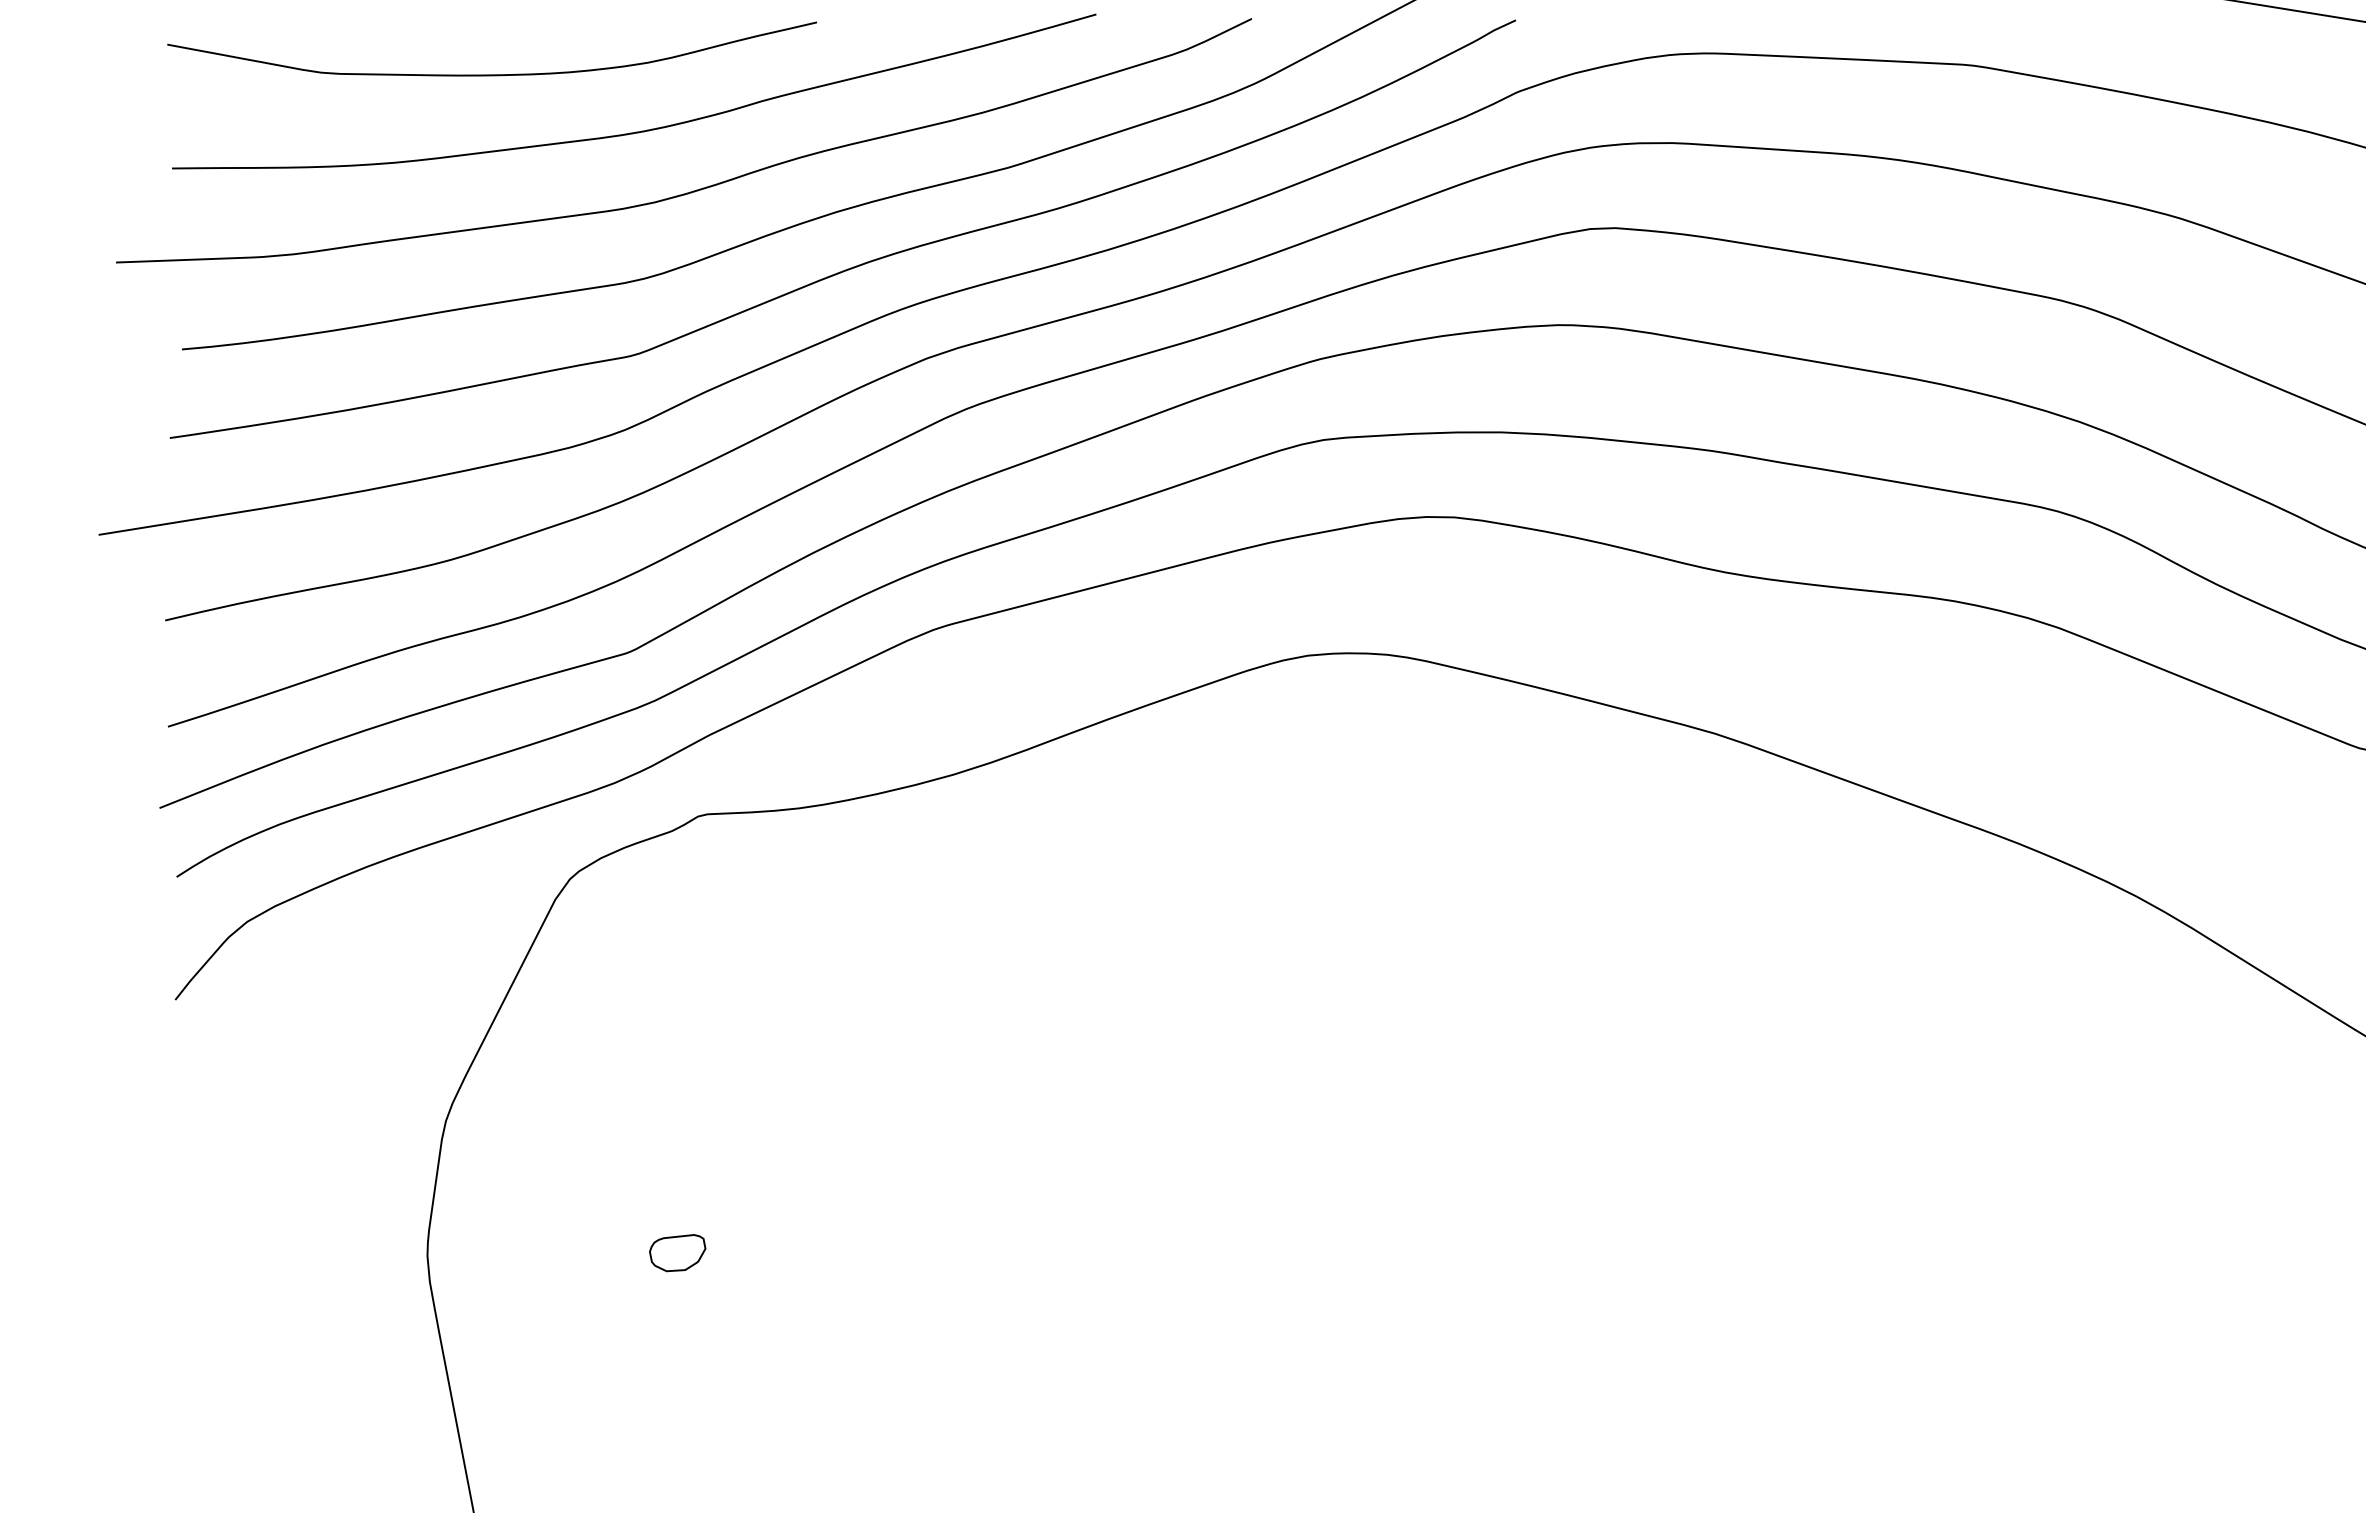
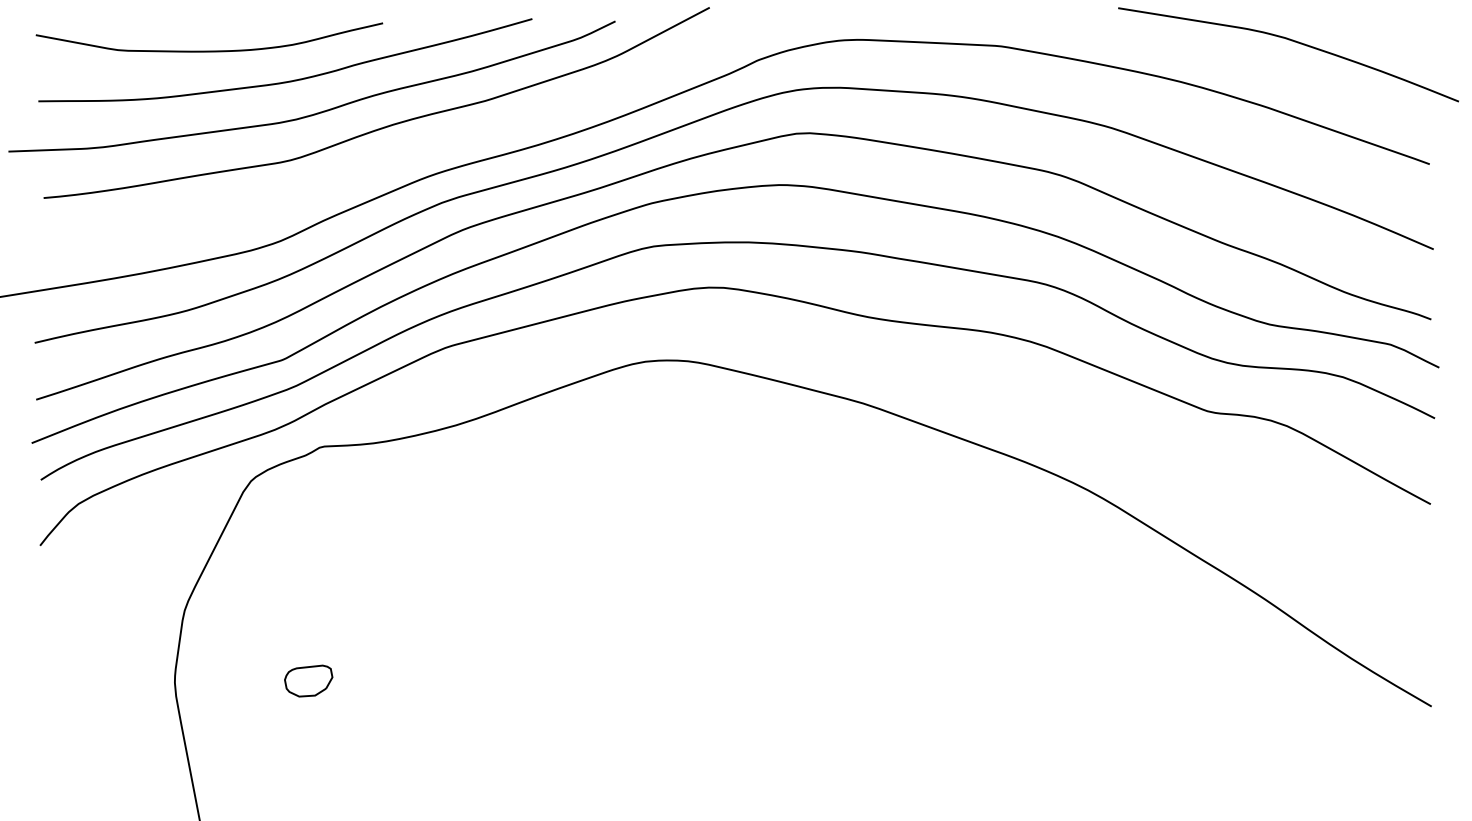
curve: (857, 264) -> (404, 152), removed
part: (677, 1252) -> (308, 680), size x1.6

